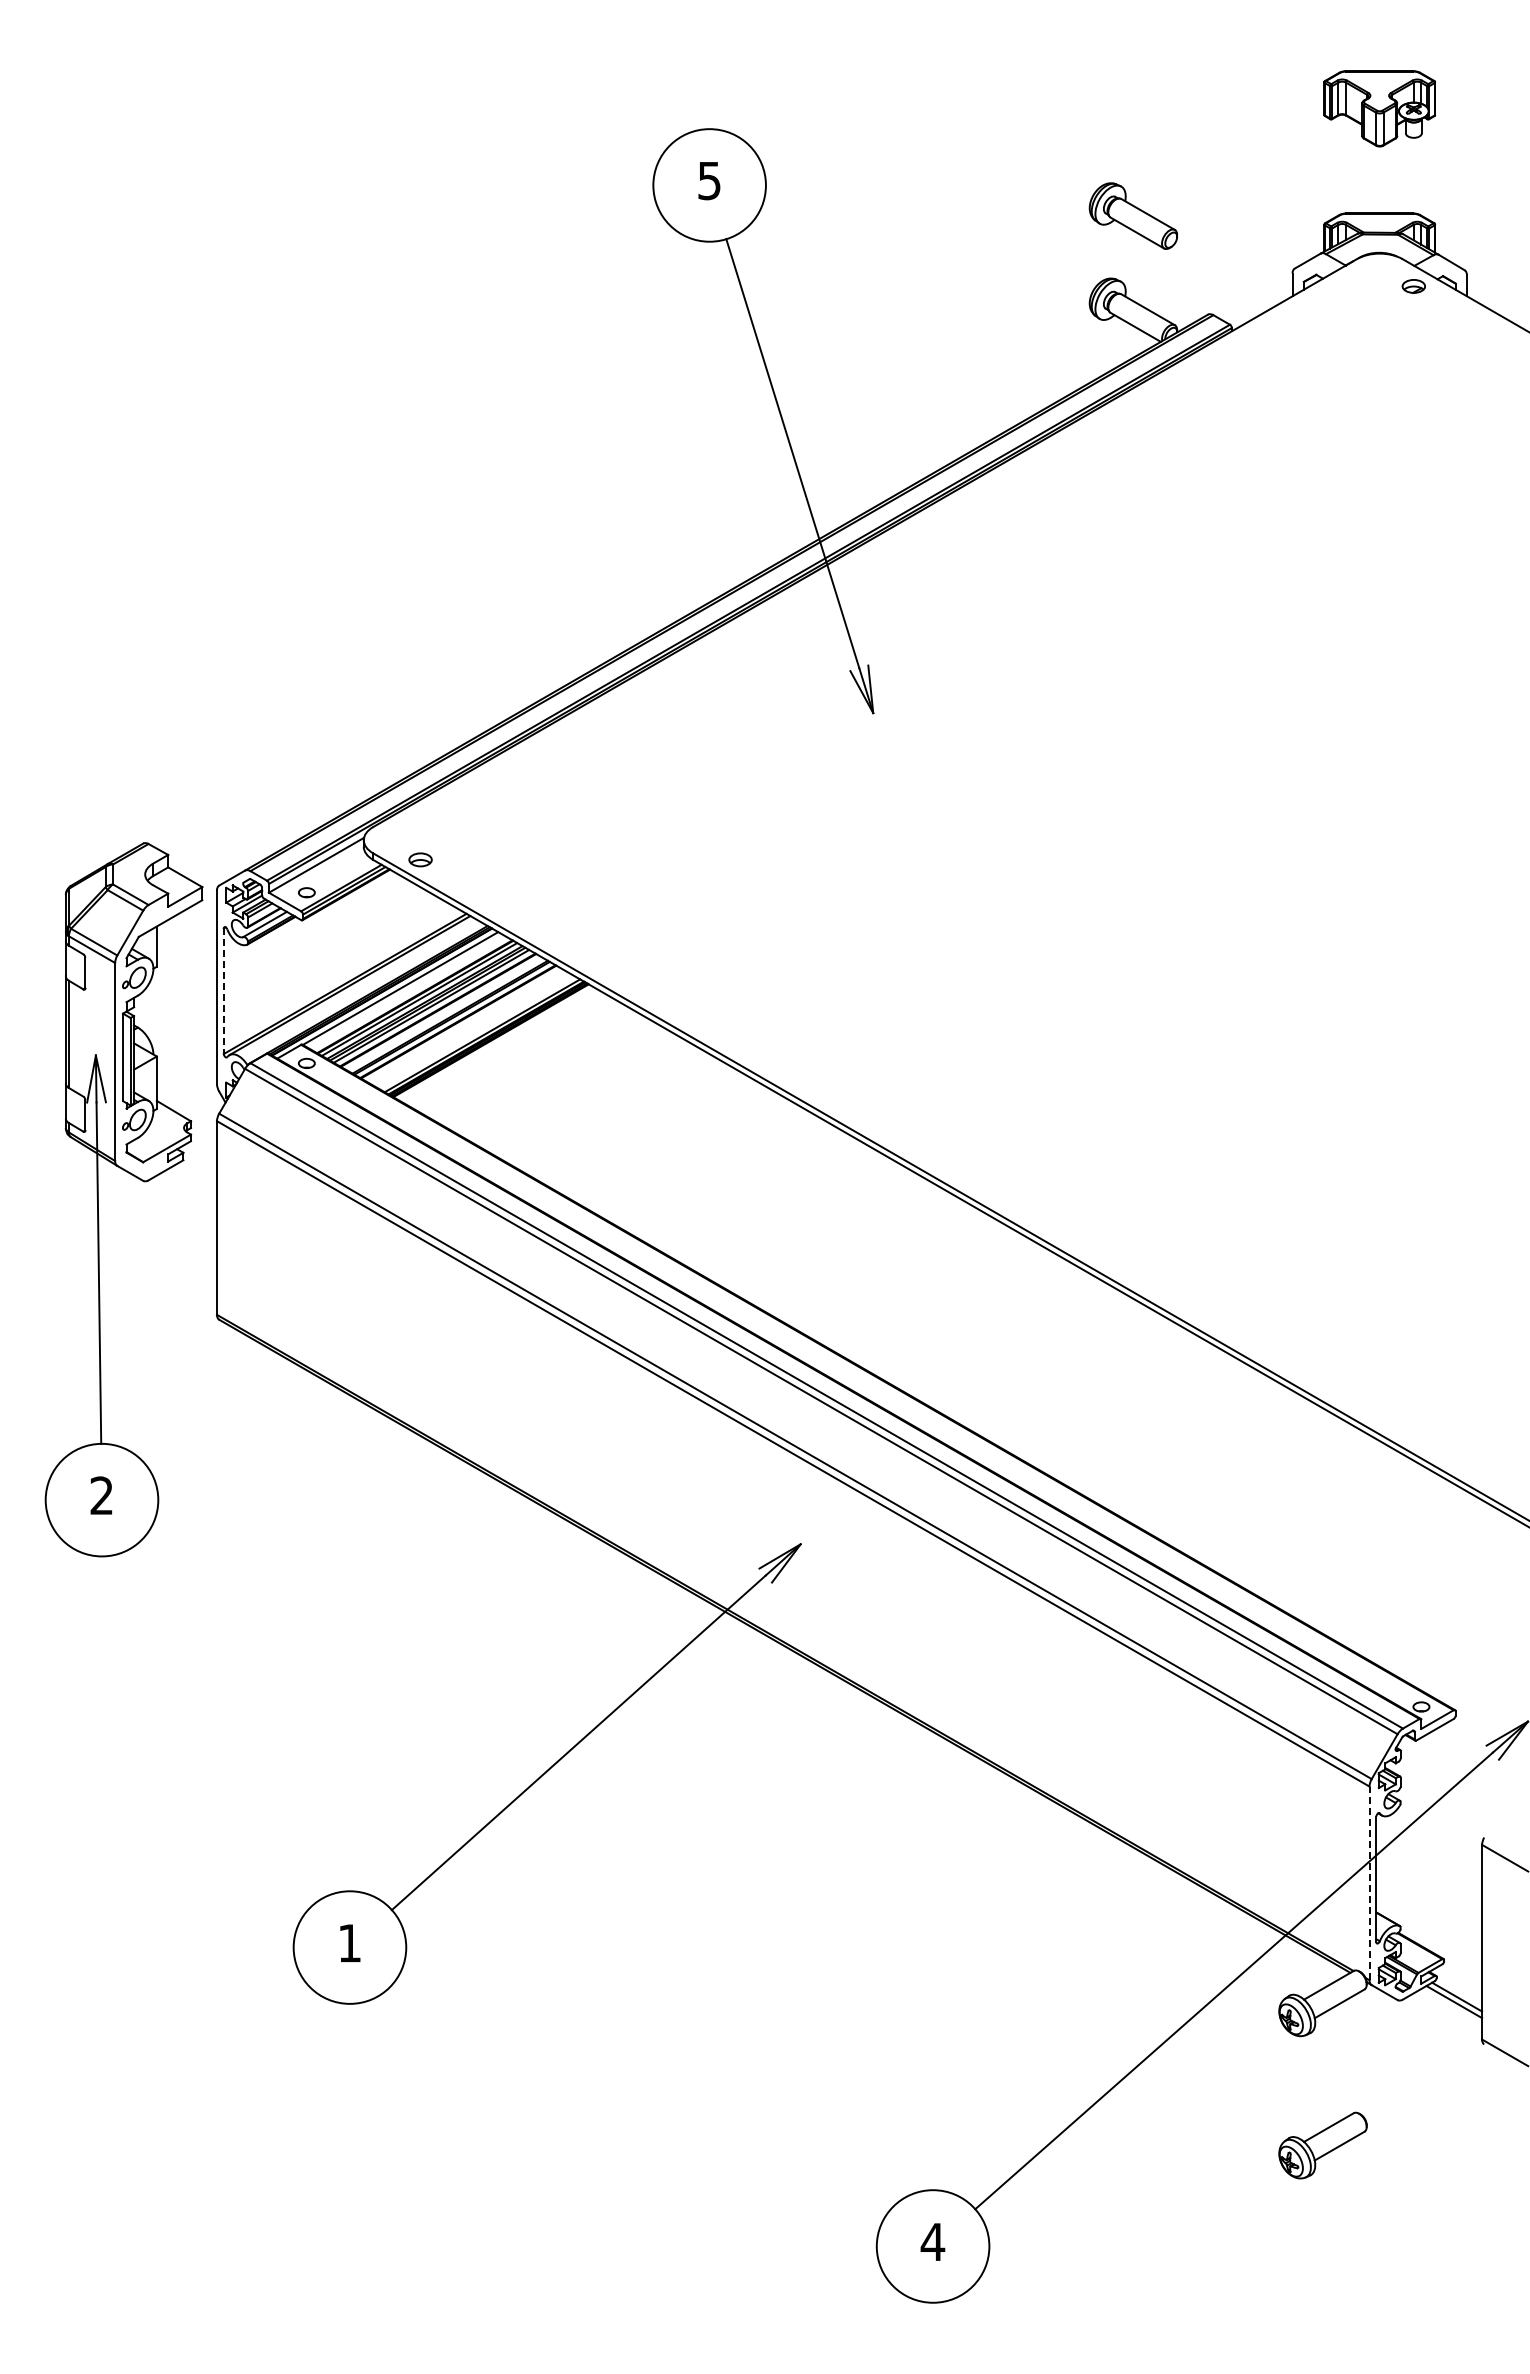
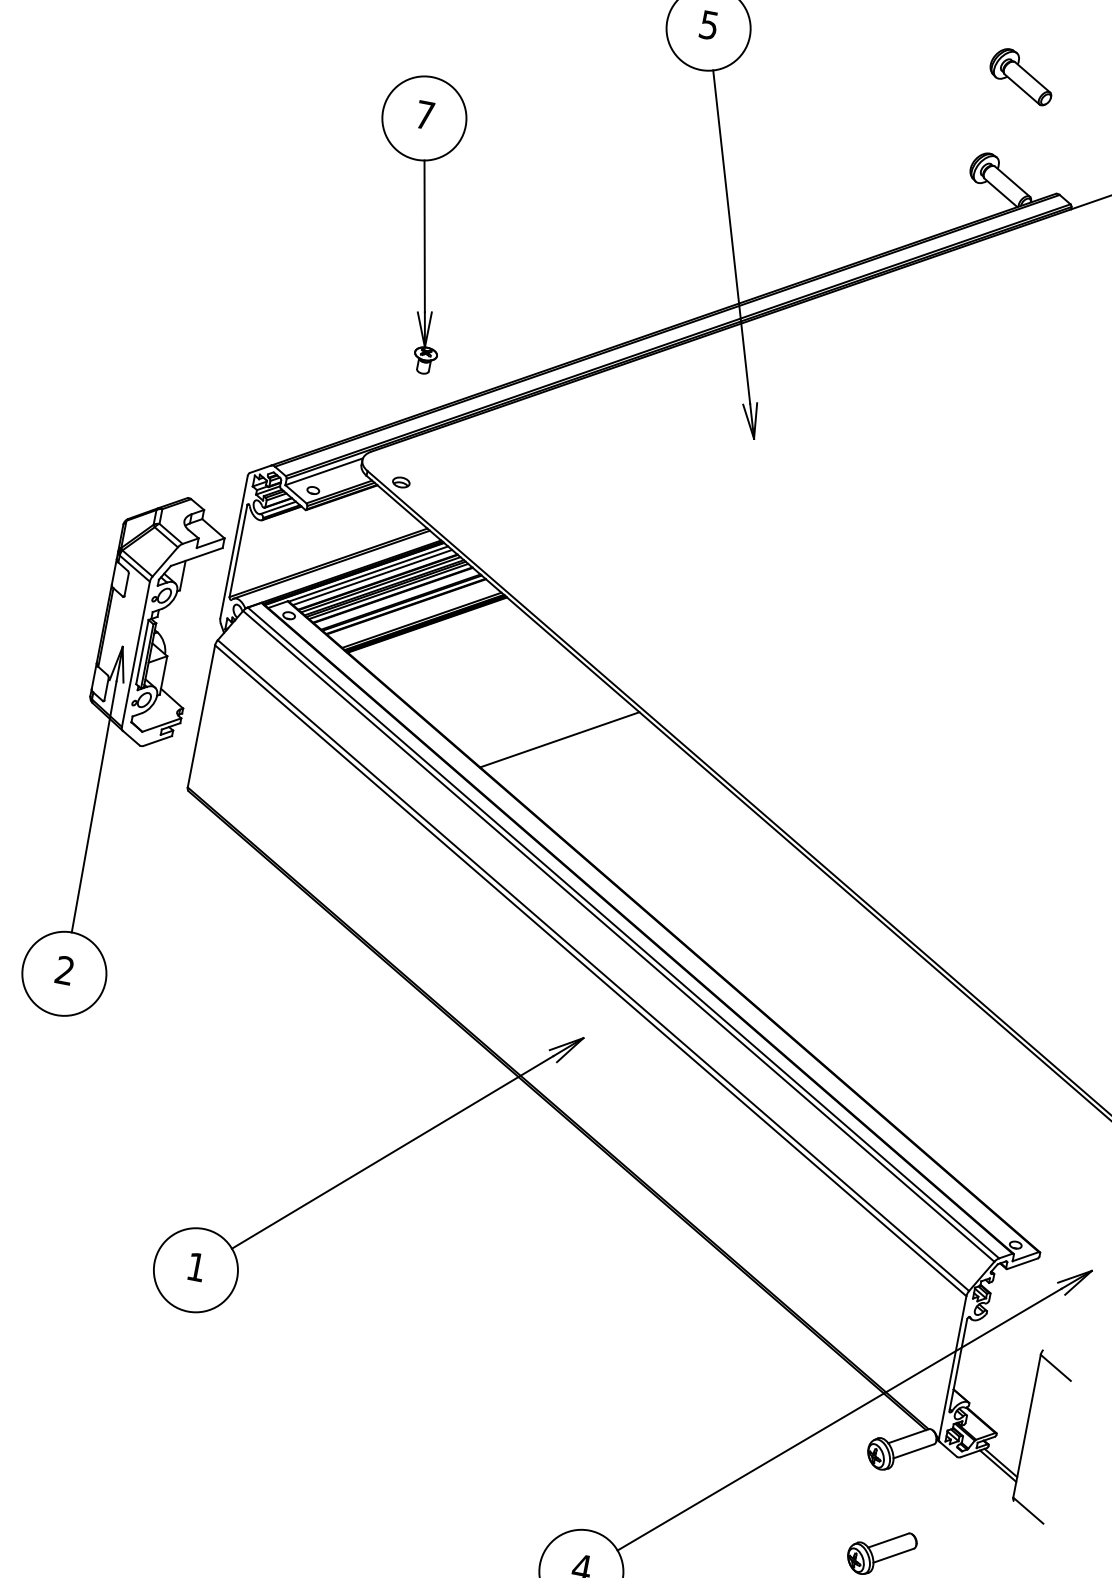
part: (1132, 215) -> (1021, 75), moved
part: (384, 513) -> (423, 223), added
line: (223, 991) -> (238, 551), dashed -> solid
line: (406, 991) -> (372, 577), added
line: (693, 1157) -> (559, 739), added
part: (136, 1178) -> (135, 742), moved
line: (1369, 1883) -> (952, 1367), dashed -> solid

